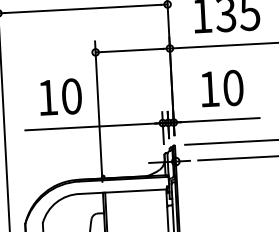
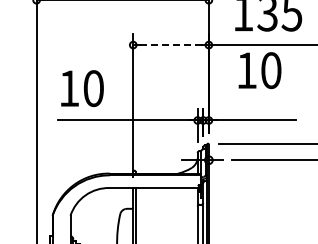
line: (133, 50) -> (171, 45), solid -> dashed
text: (221, 88) -> (259, 70), moved
text: (60, 96) -> (82, 88), moved

